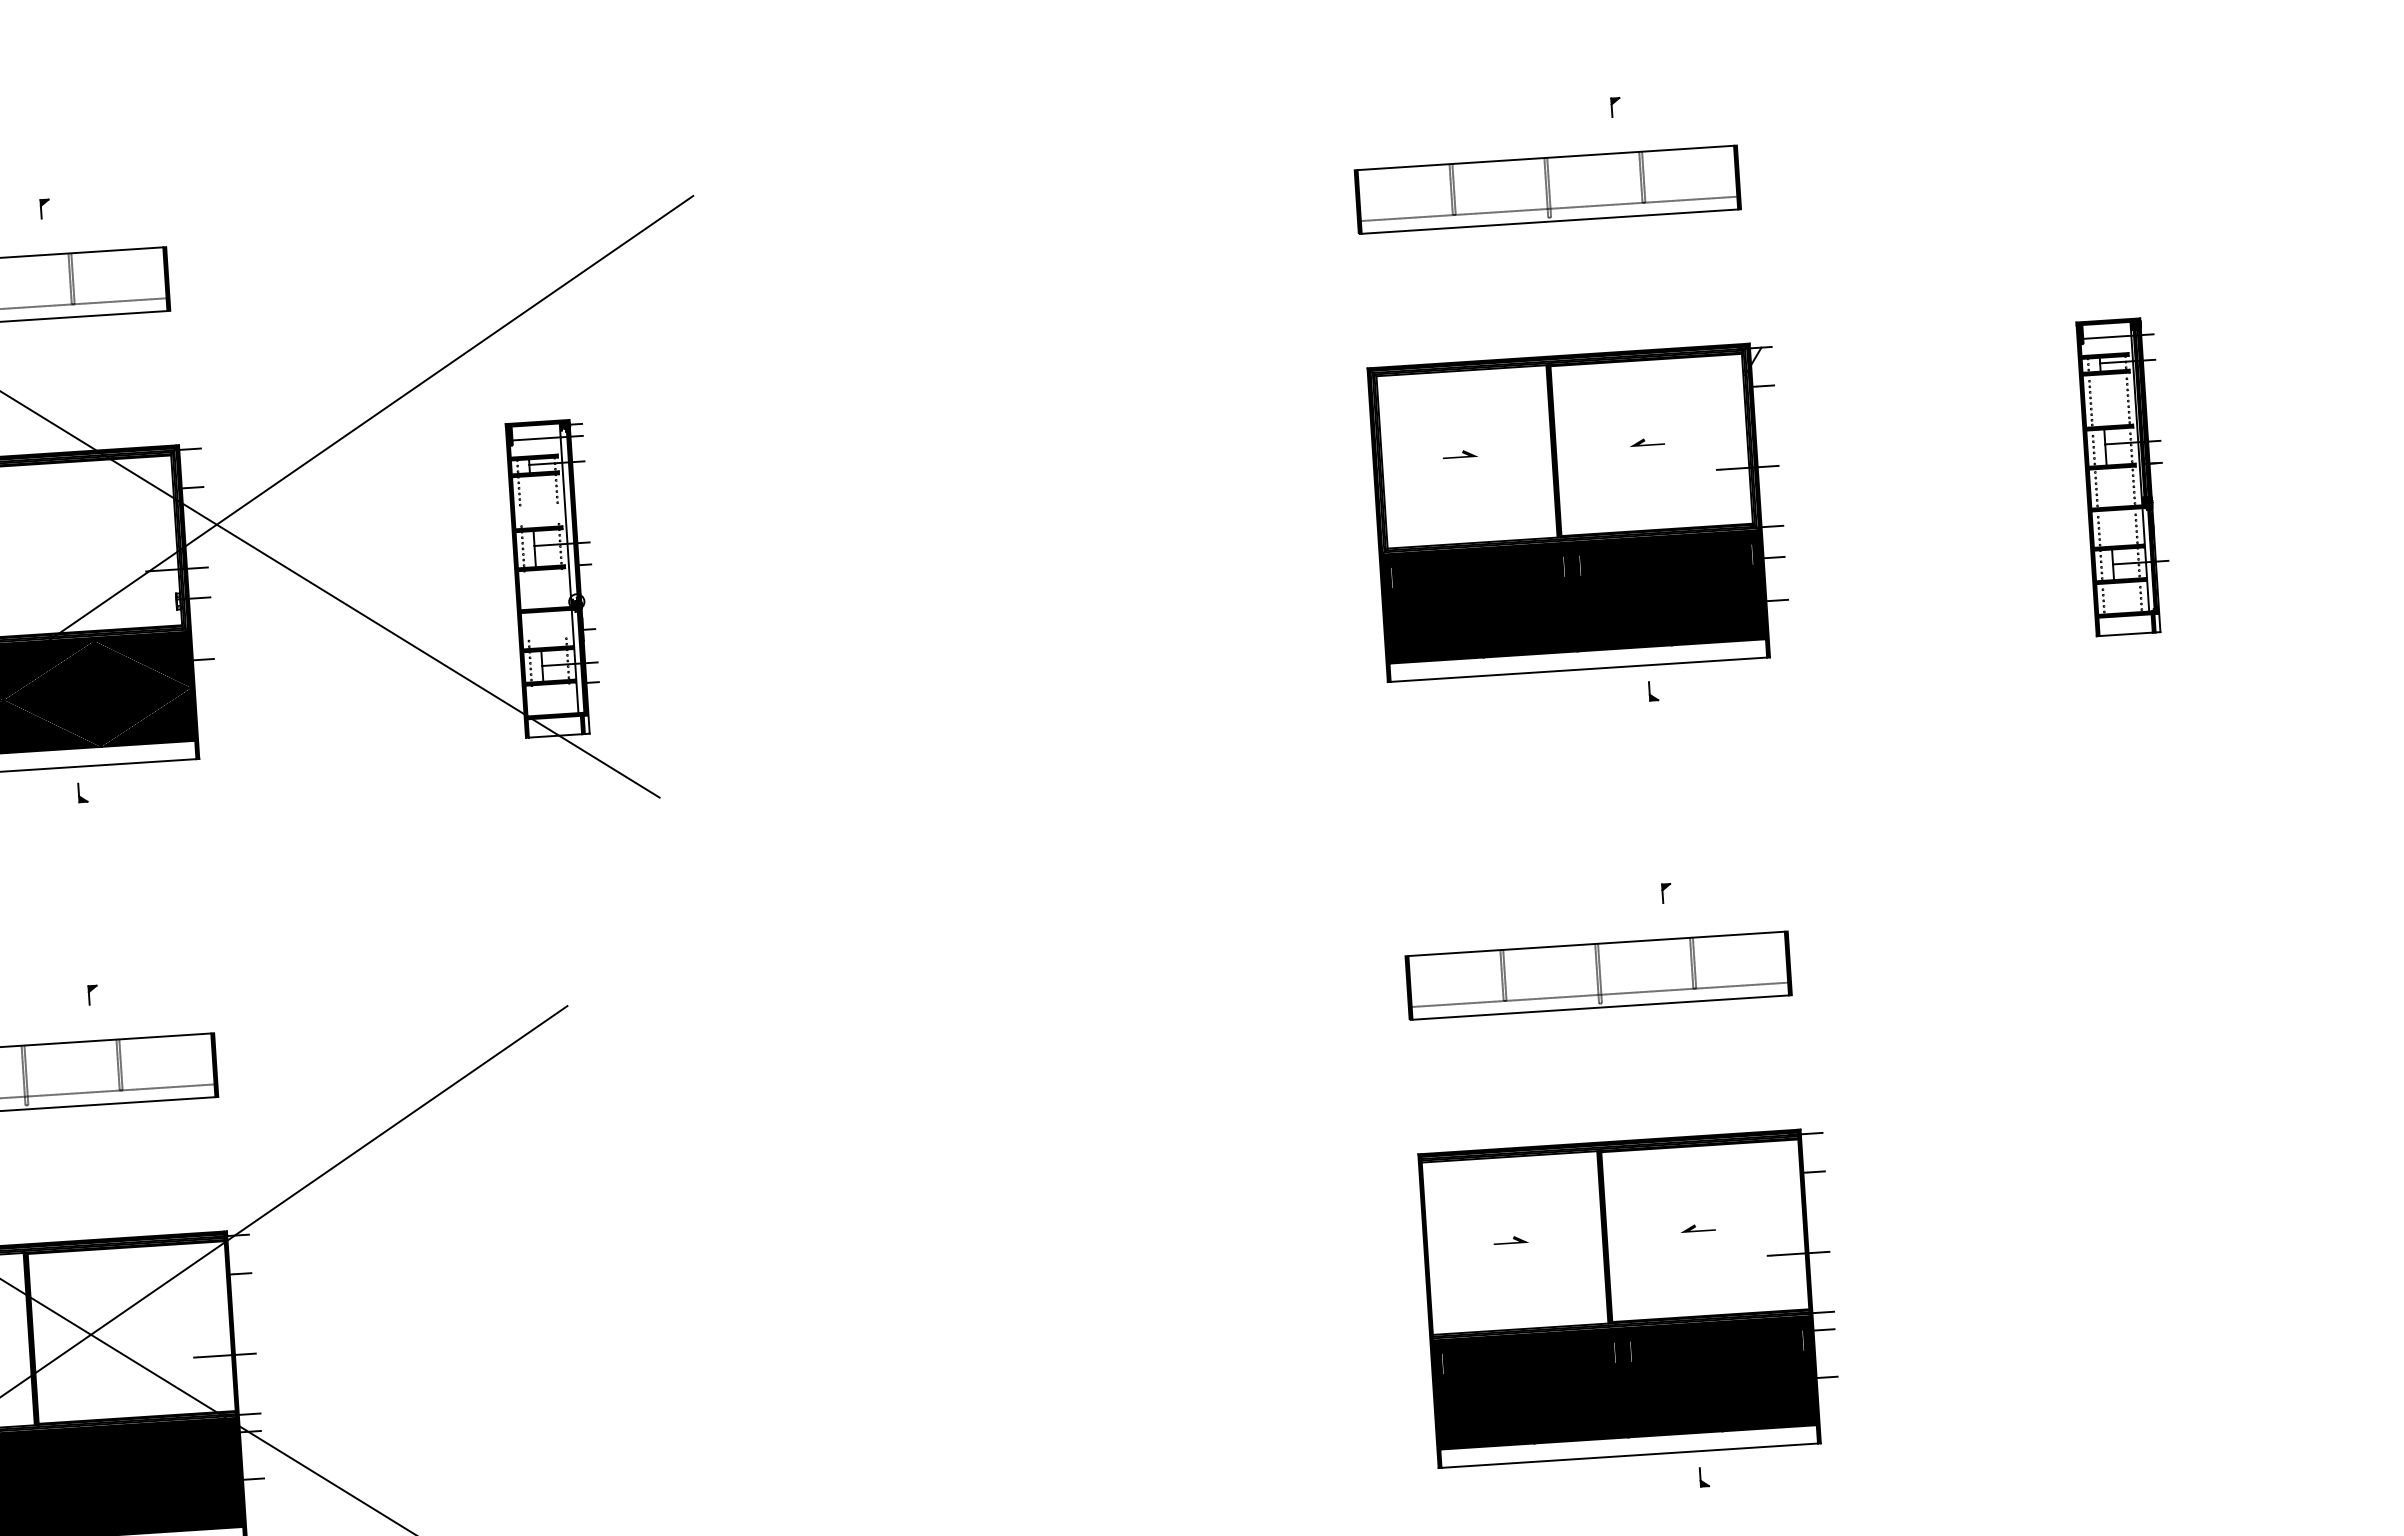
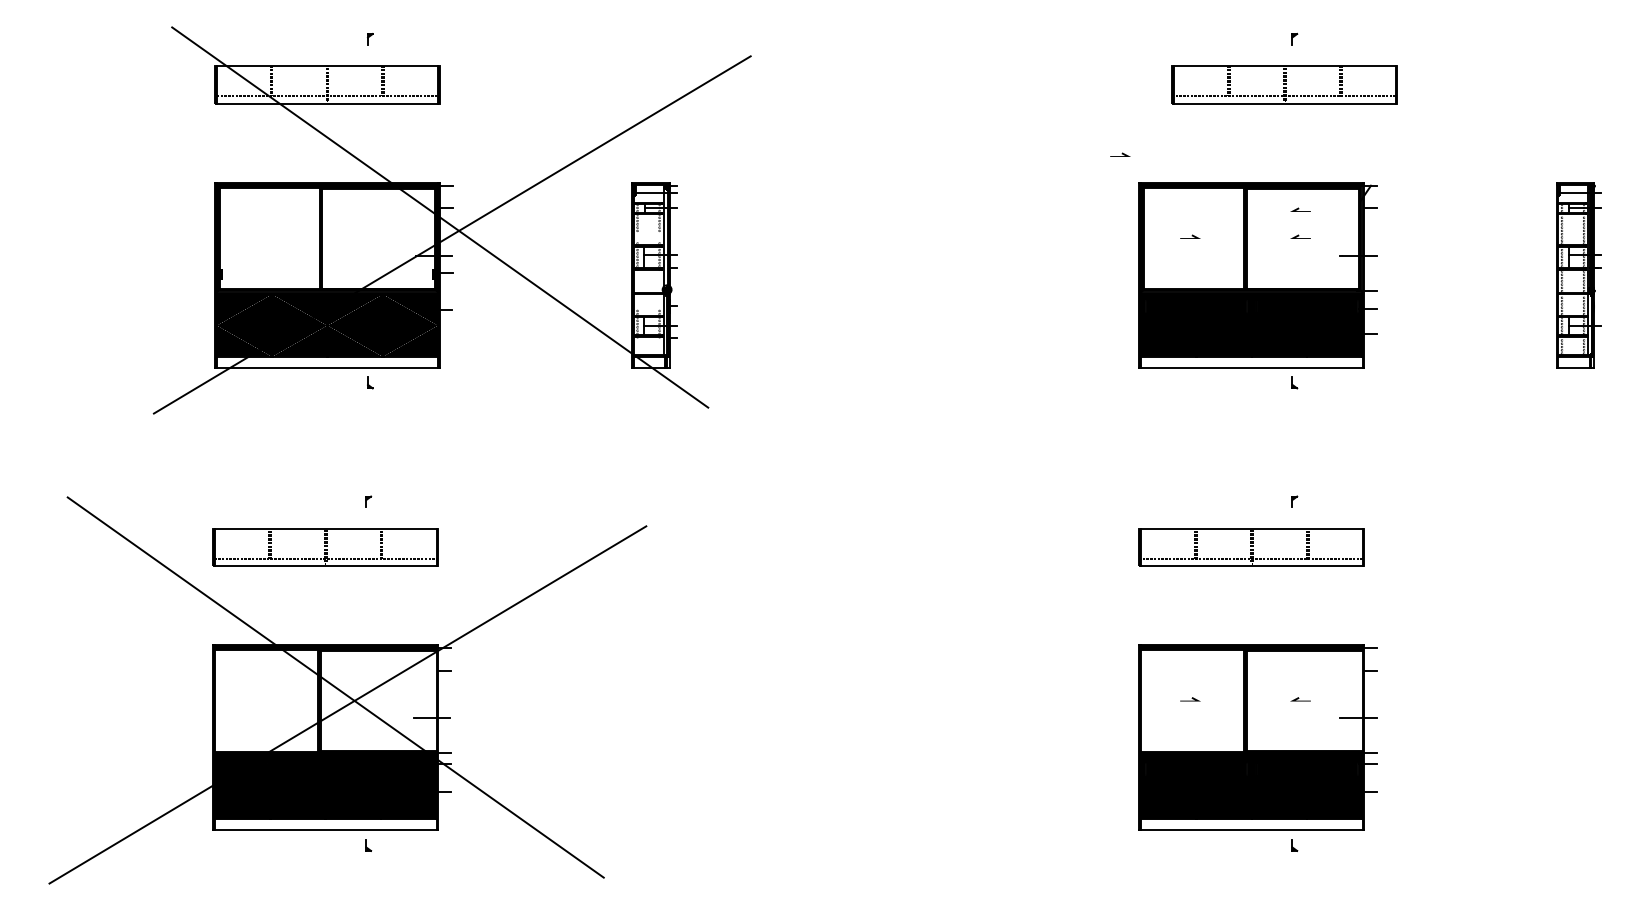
part: (1547, 188) -> (1284, 84), moved
line: (1333, 320) -> (1121, 153), added
line: (1642, 394) -> (1299, 208), added

